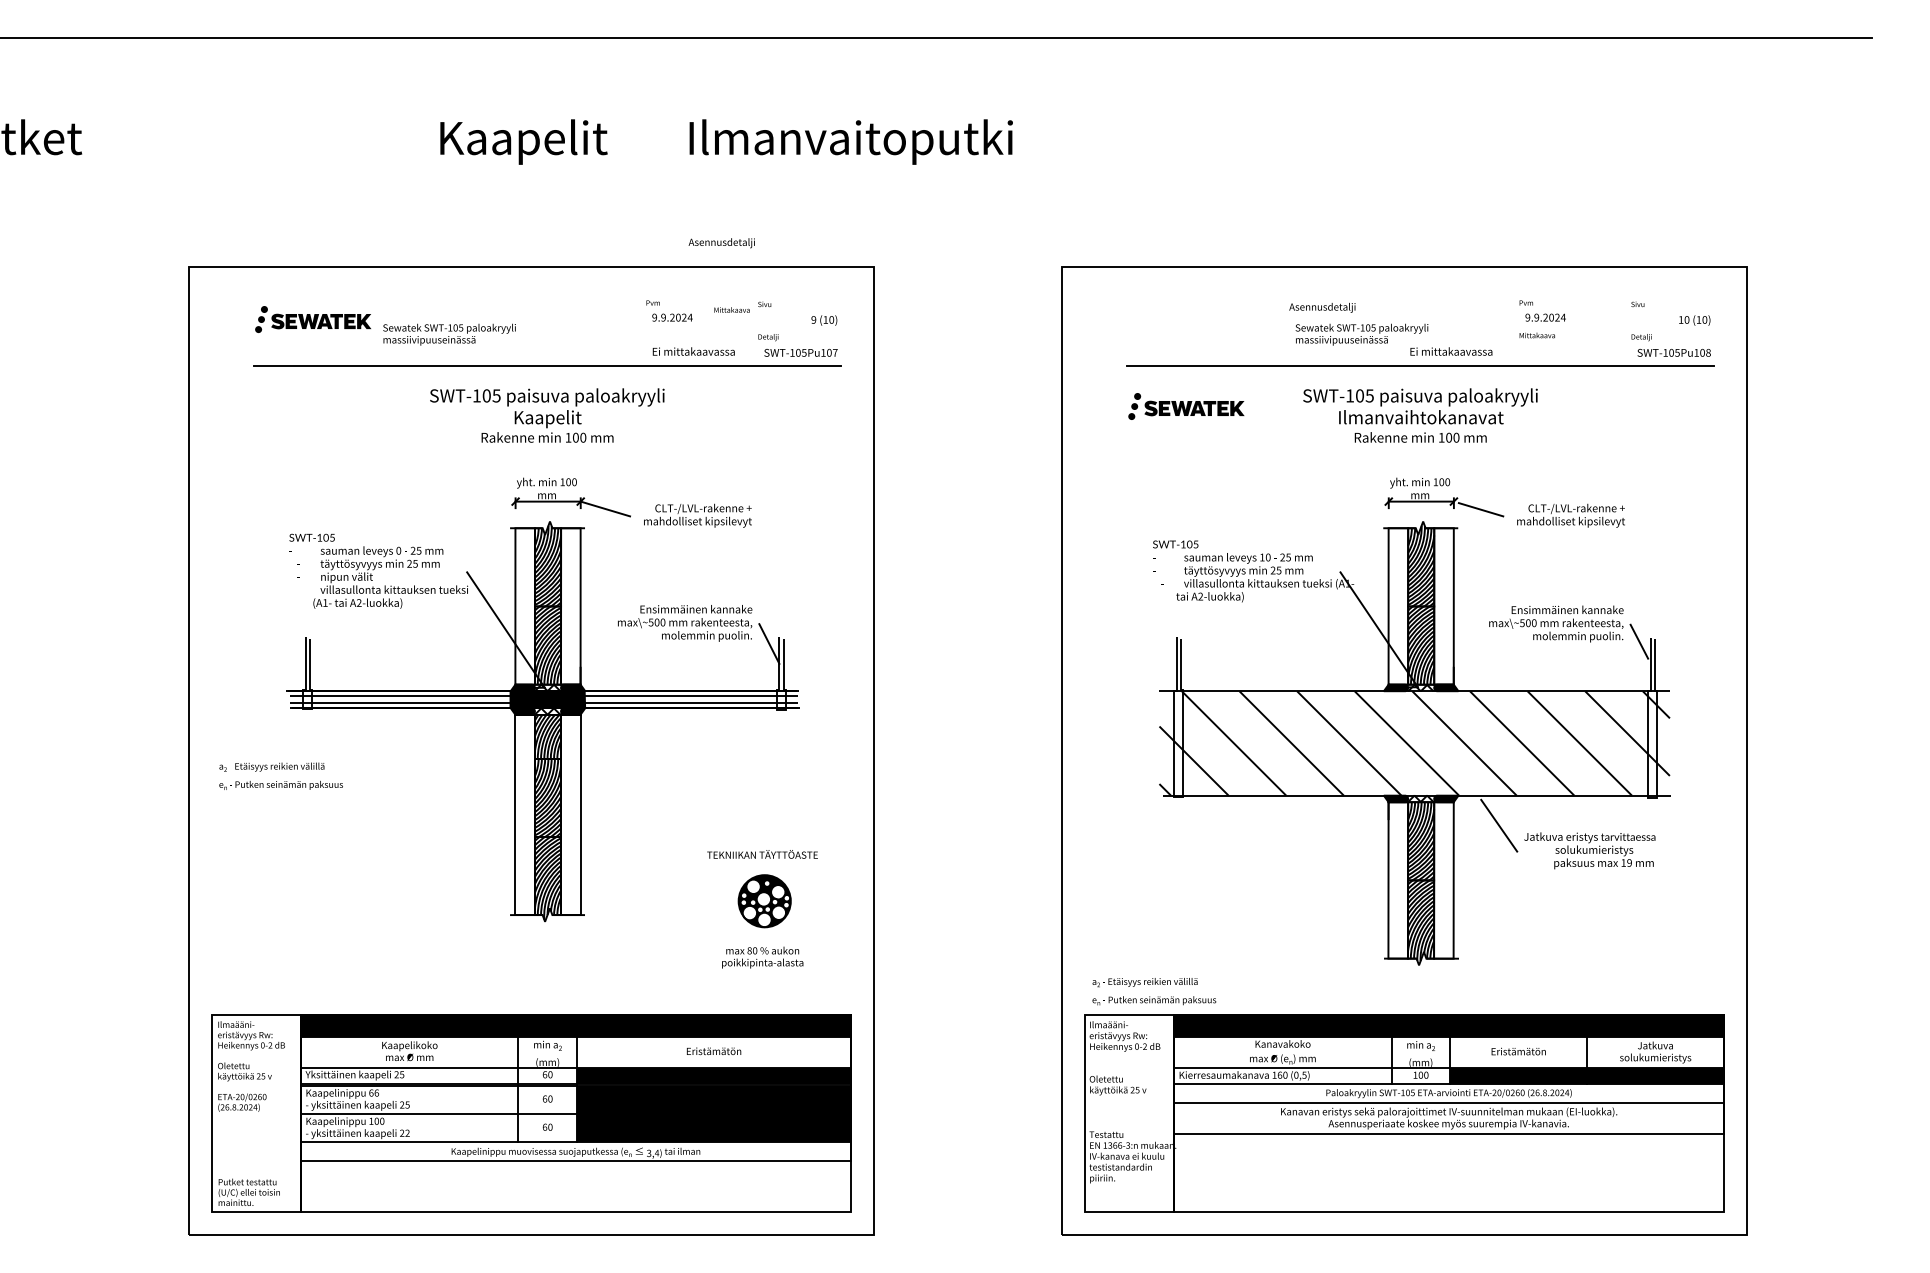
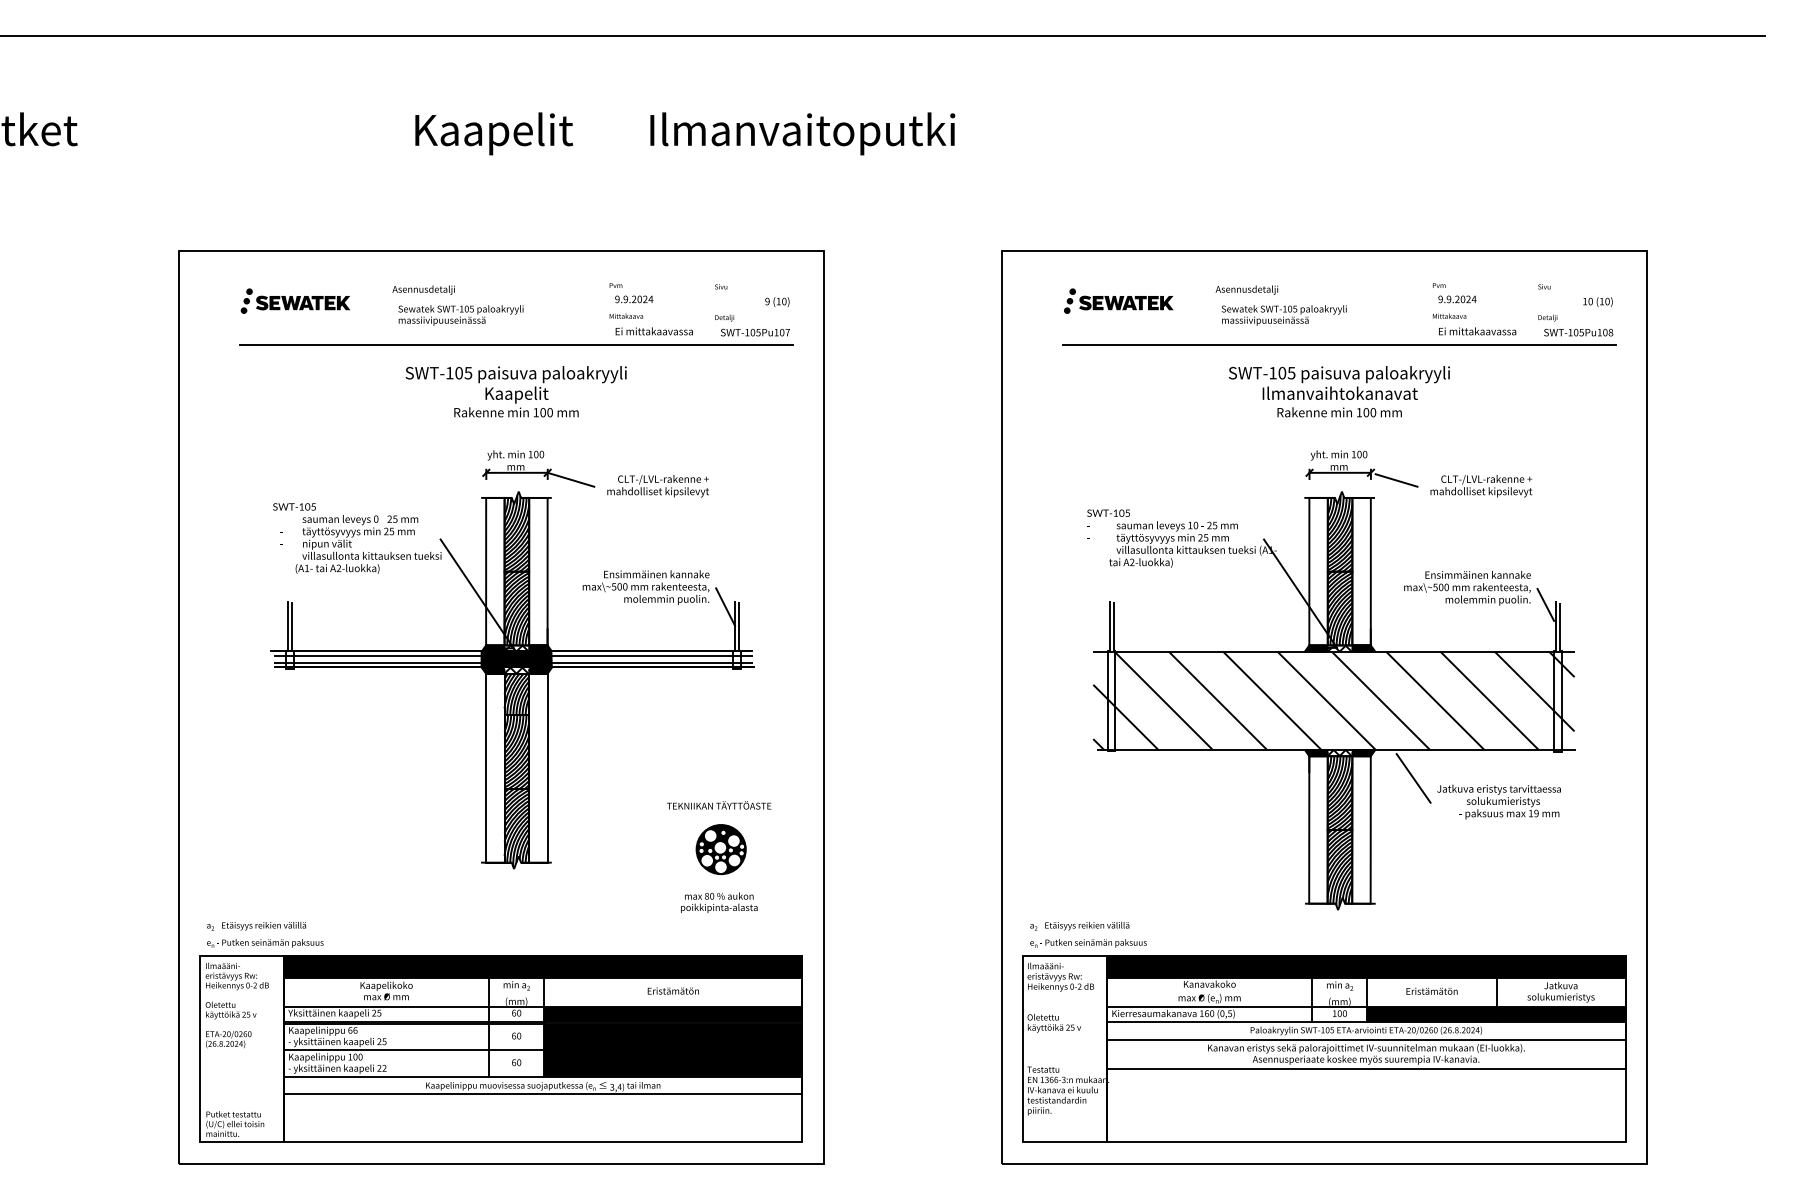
text: (721, 242) -> (423, 289), moved
text: (731, 309) -> (625, 315), moved
text: (448, 334) -> (460, 315), moved
text: (1451, 351) -> (1477, 331), moved
part: (1186, 405) -> (1118, 300), moved
text: (281, 775) -> (265, 934), moved

